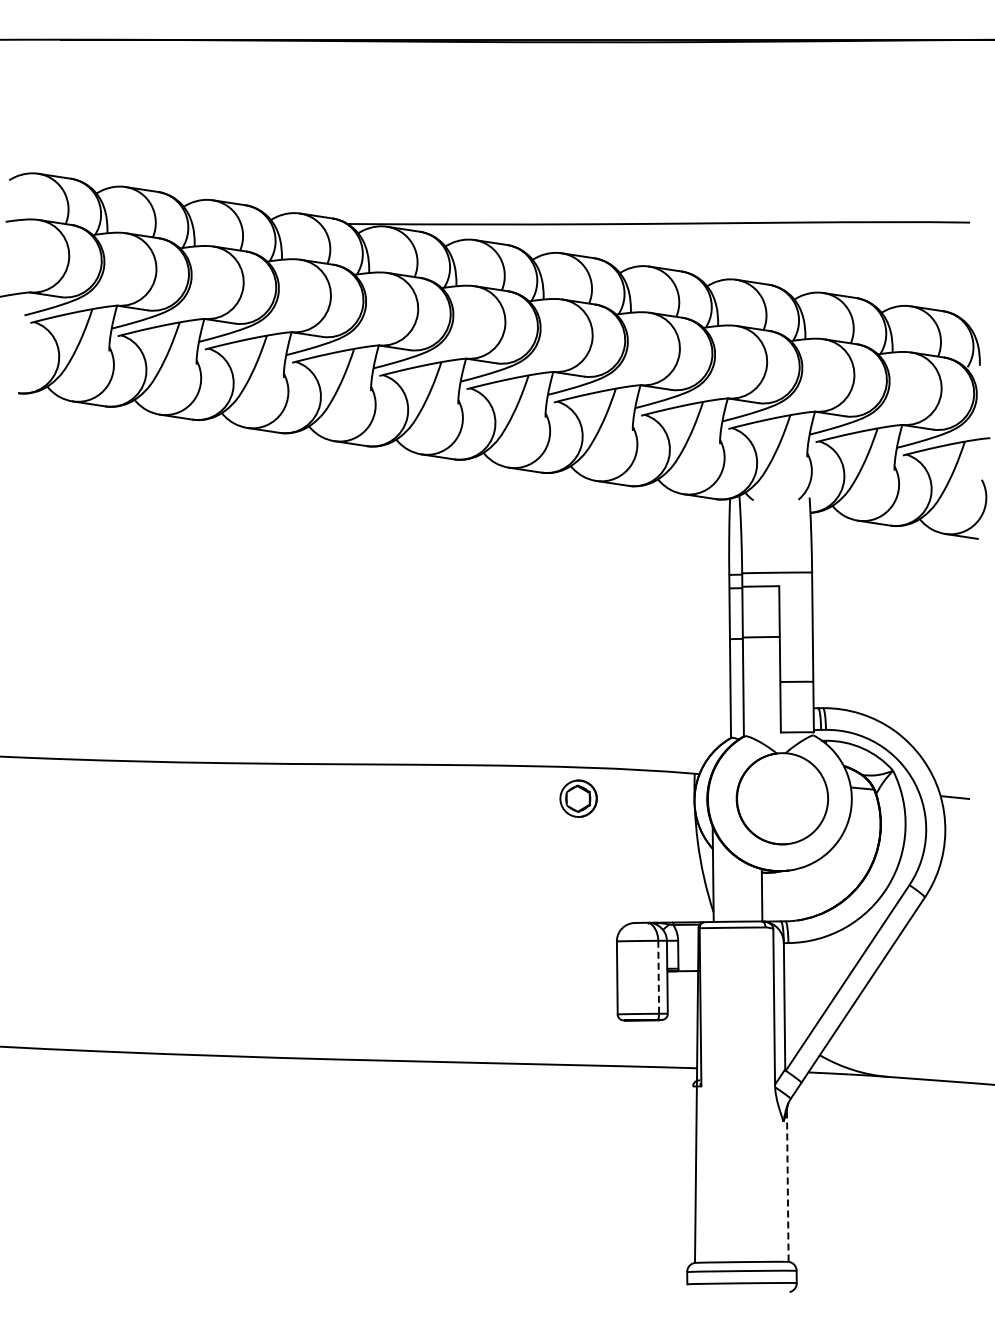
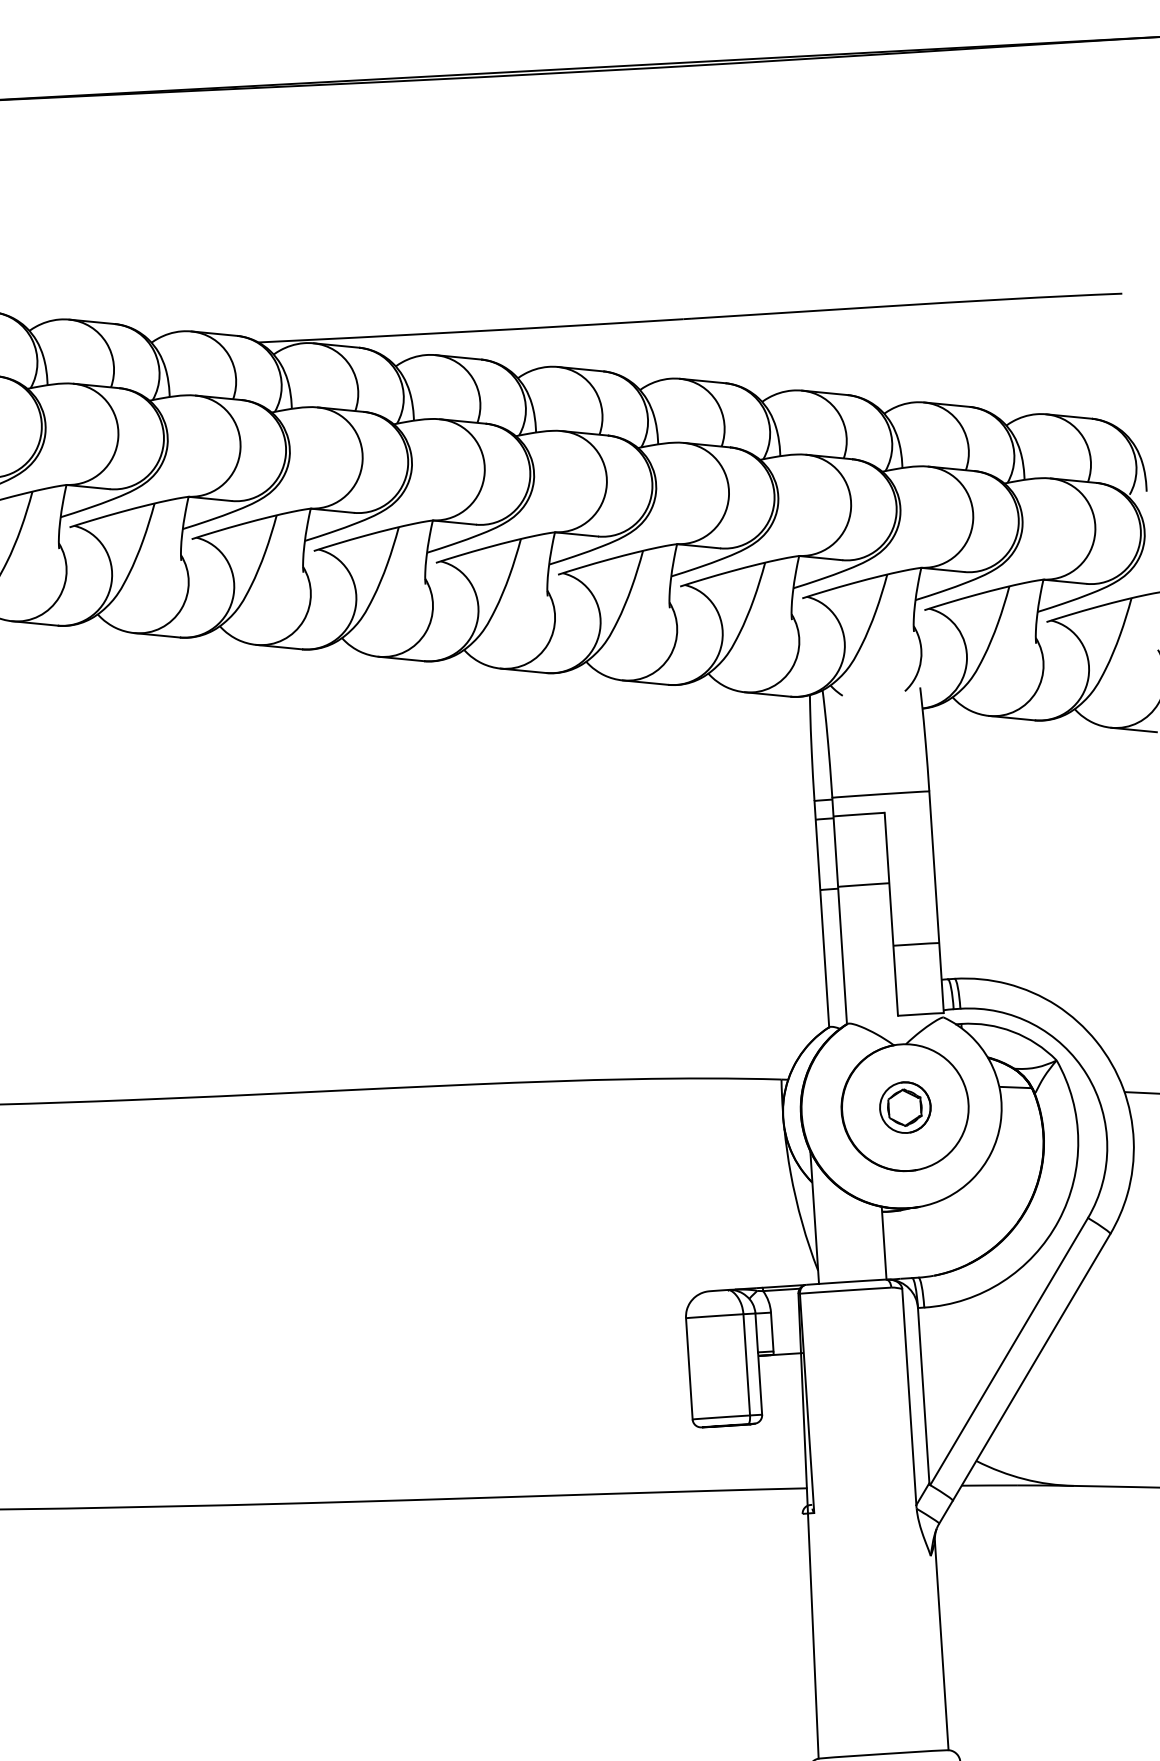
part: (578, 798) -> (905, 1107), moved
line: (658, 977) -> (746, 1365), dashed -> solid
line: (787, 1187) -> (941, 1647), dashed -> solid

